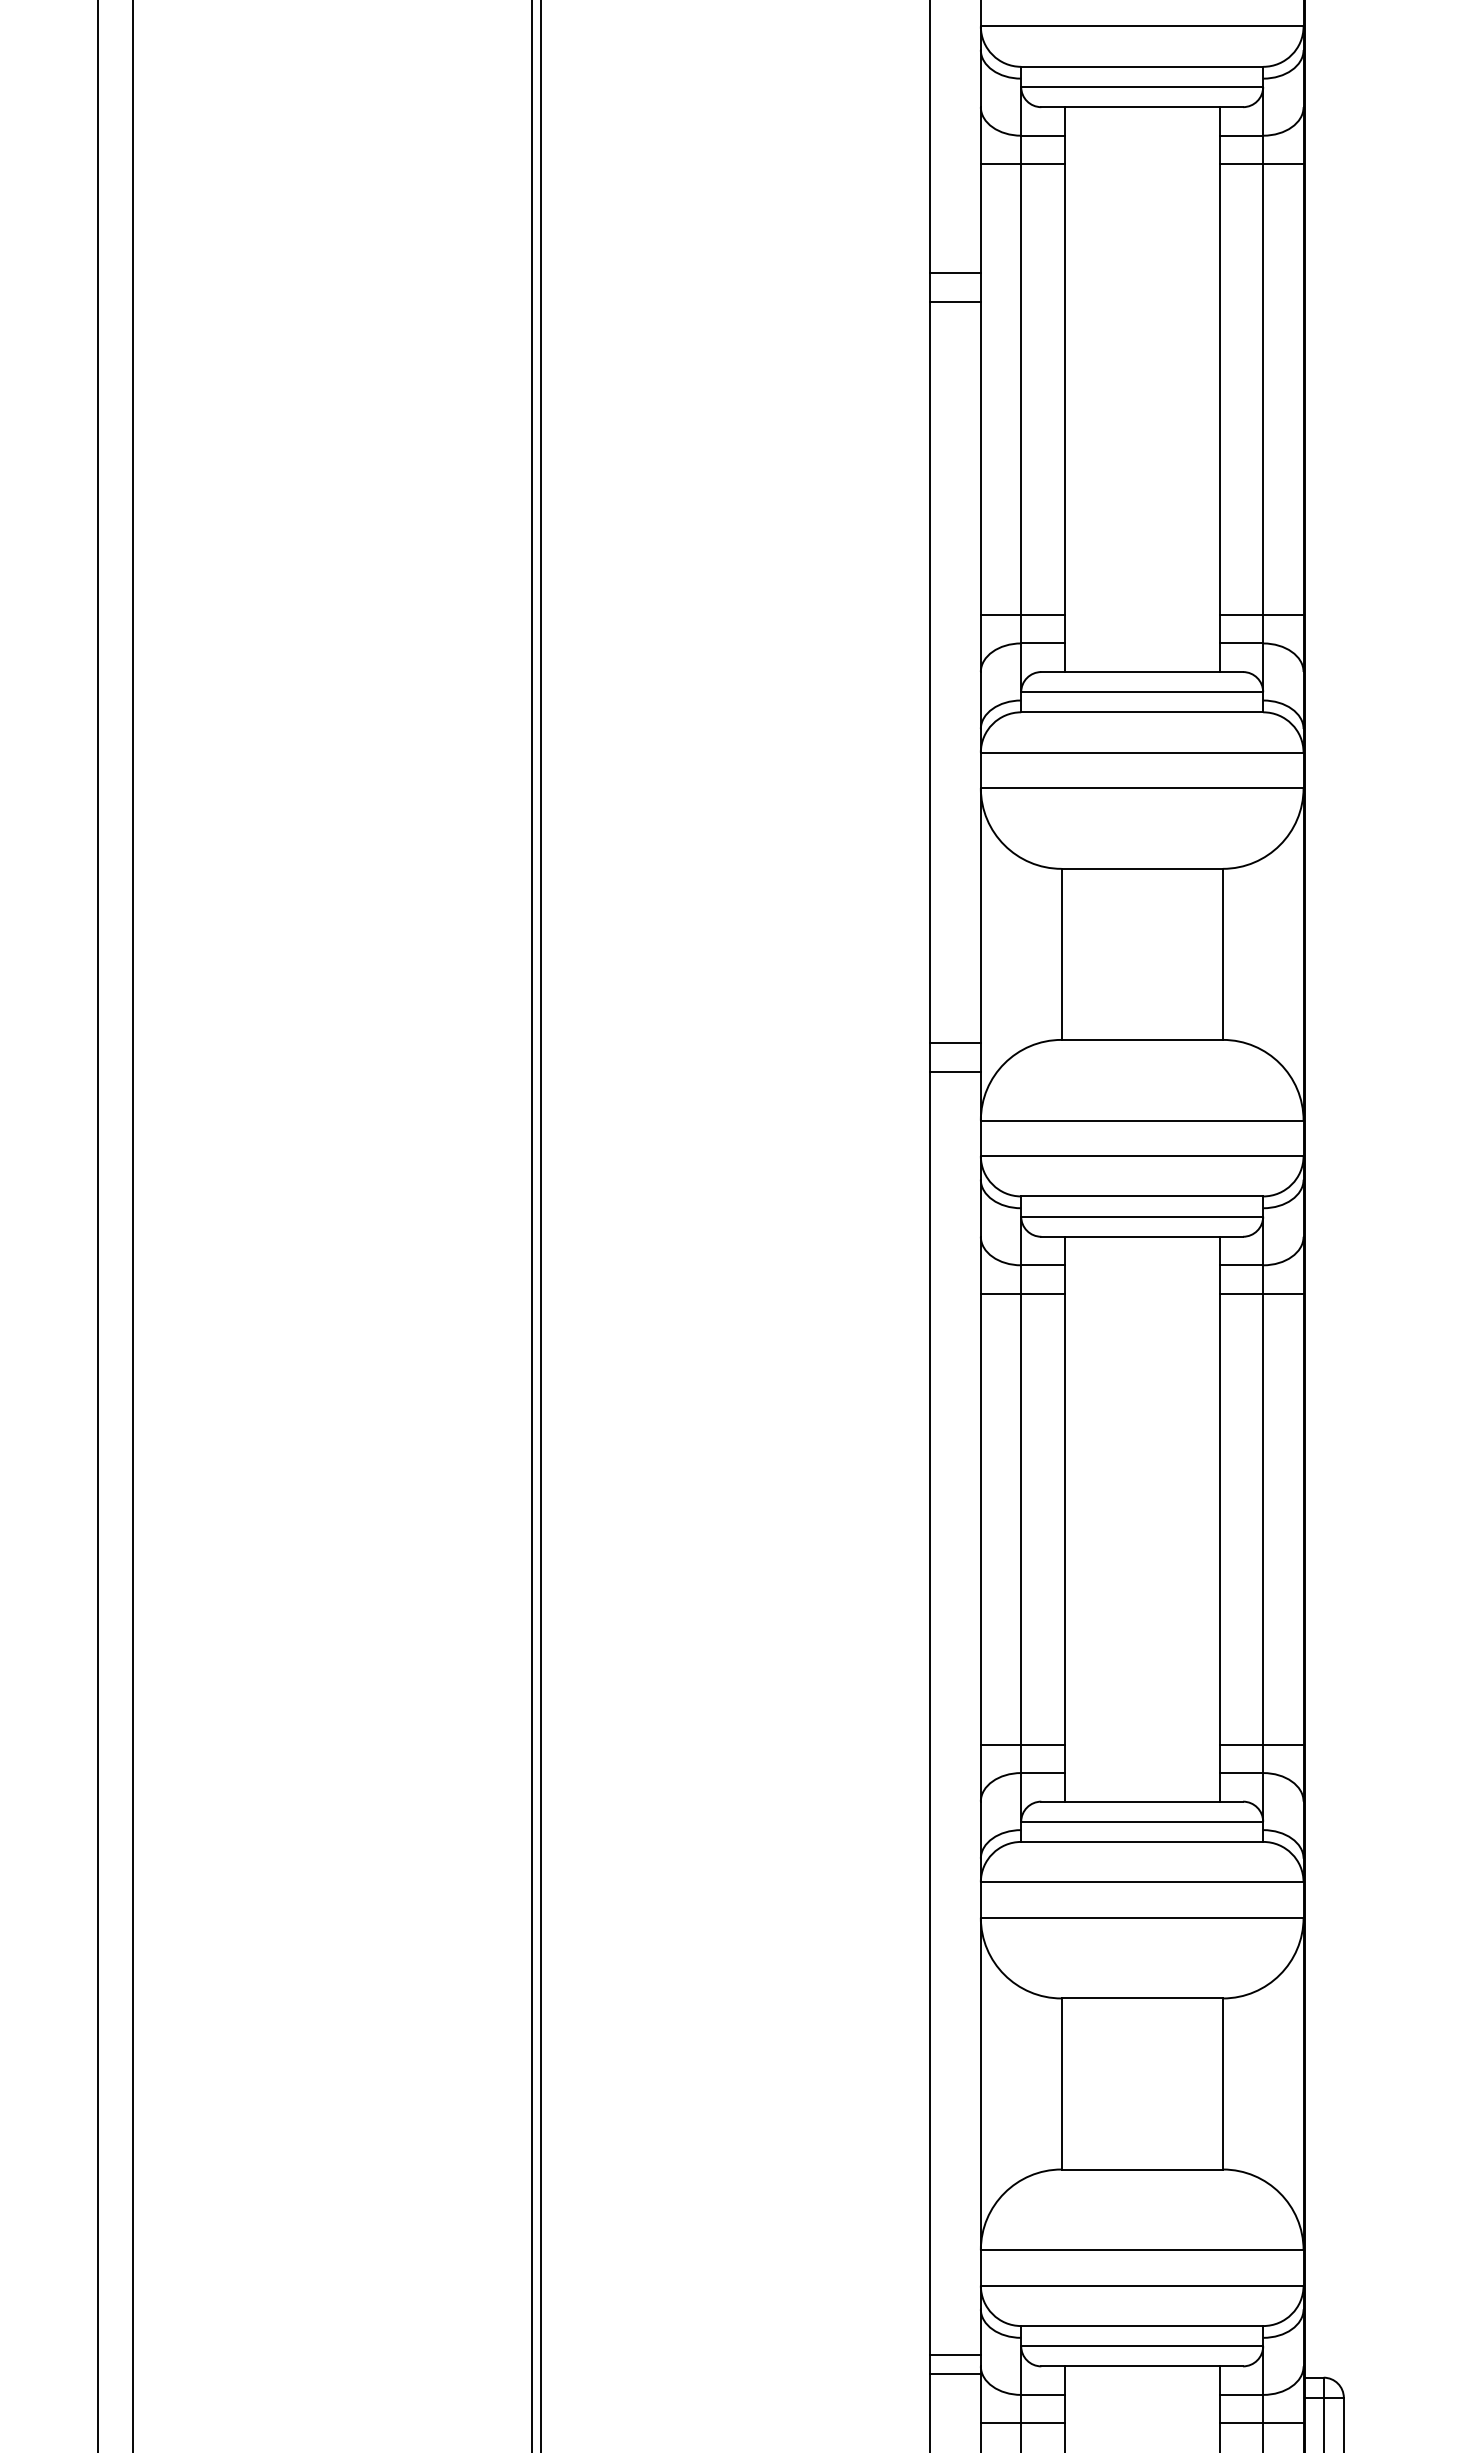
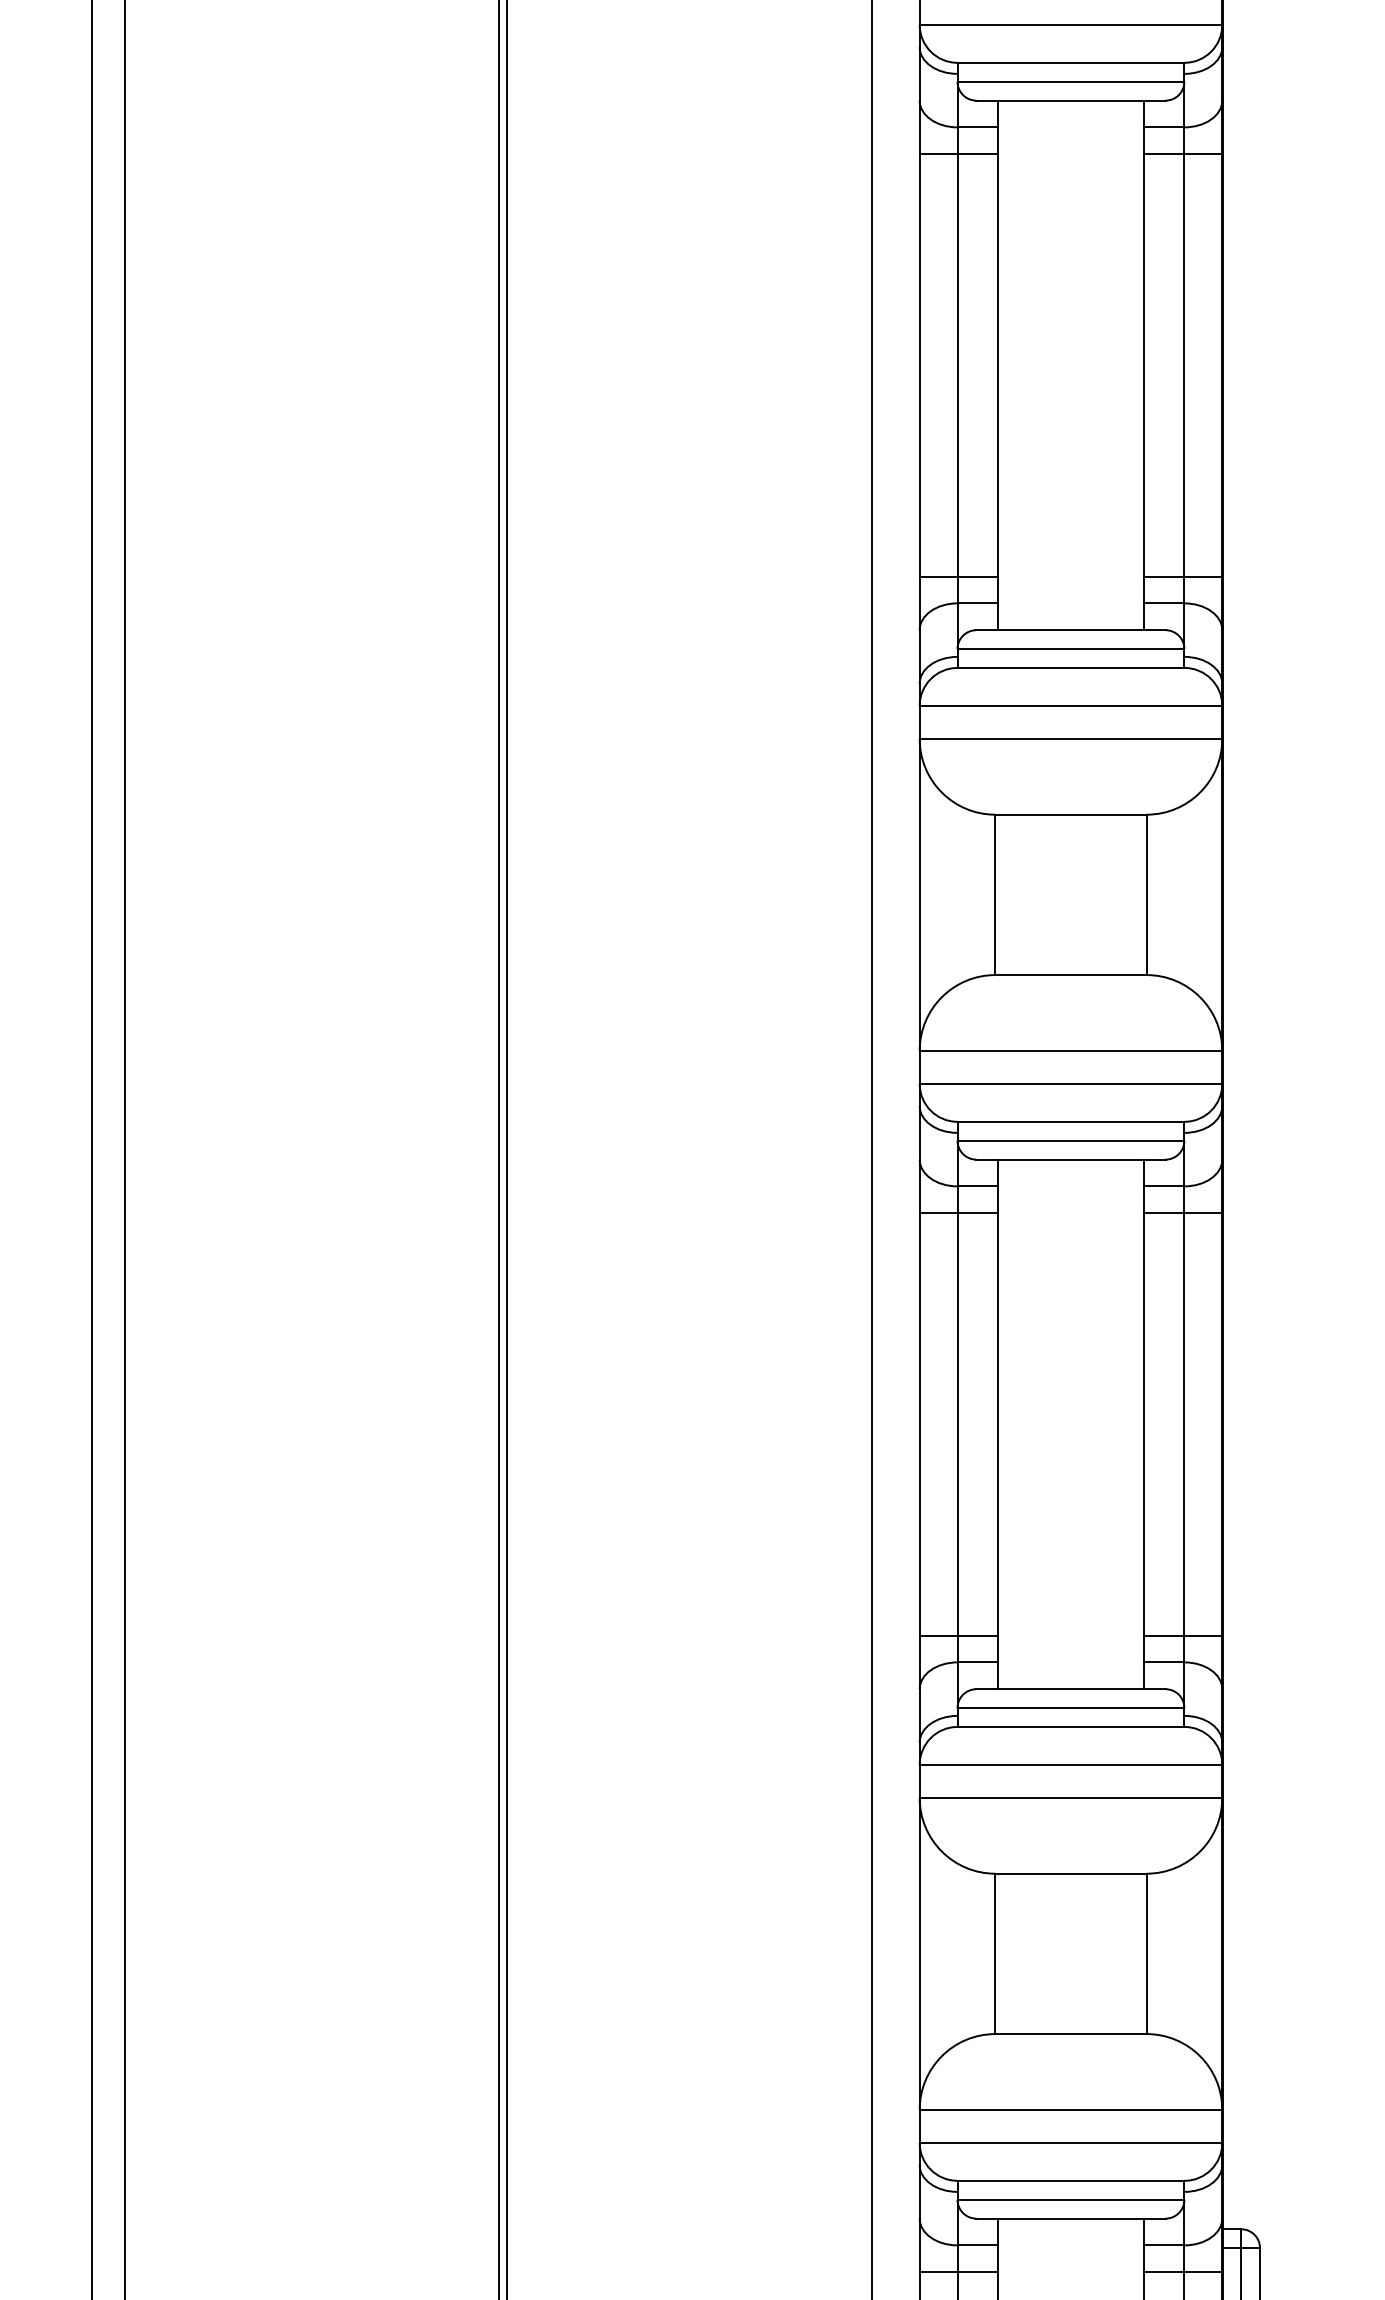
line: (954, 272) -> (895, 255), removed
line: (954, 301) -> (895, 282), removed
line: (954, 1042) -> (895, 977), removed
line: (954, 1071) -> (895, 1004), removed
line: (954, 2355) -> (895, 2208), removed
line: (954, 2374) -> (895, 2226), removed

